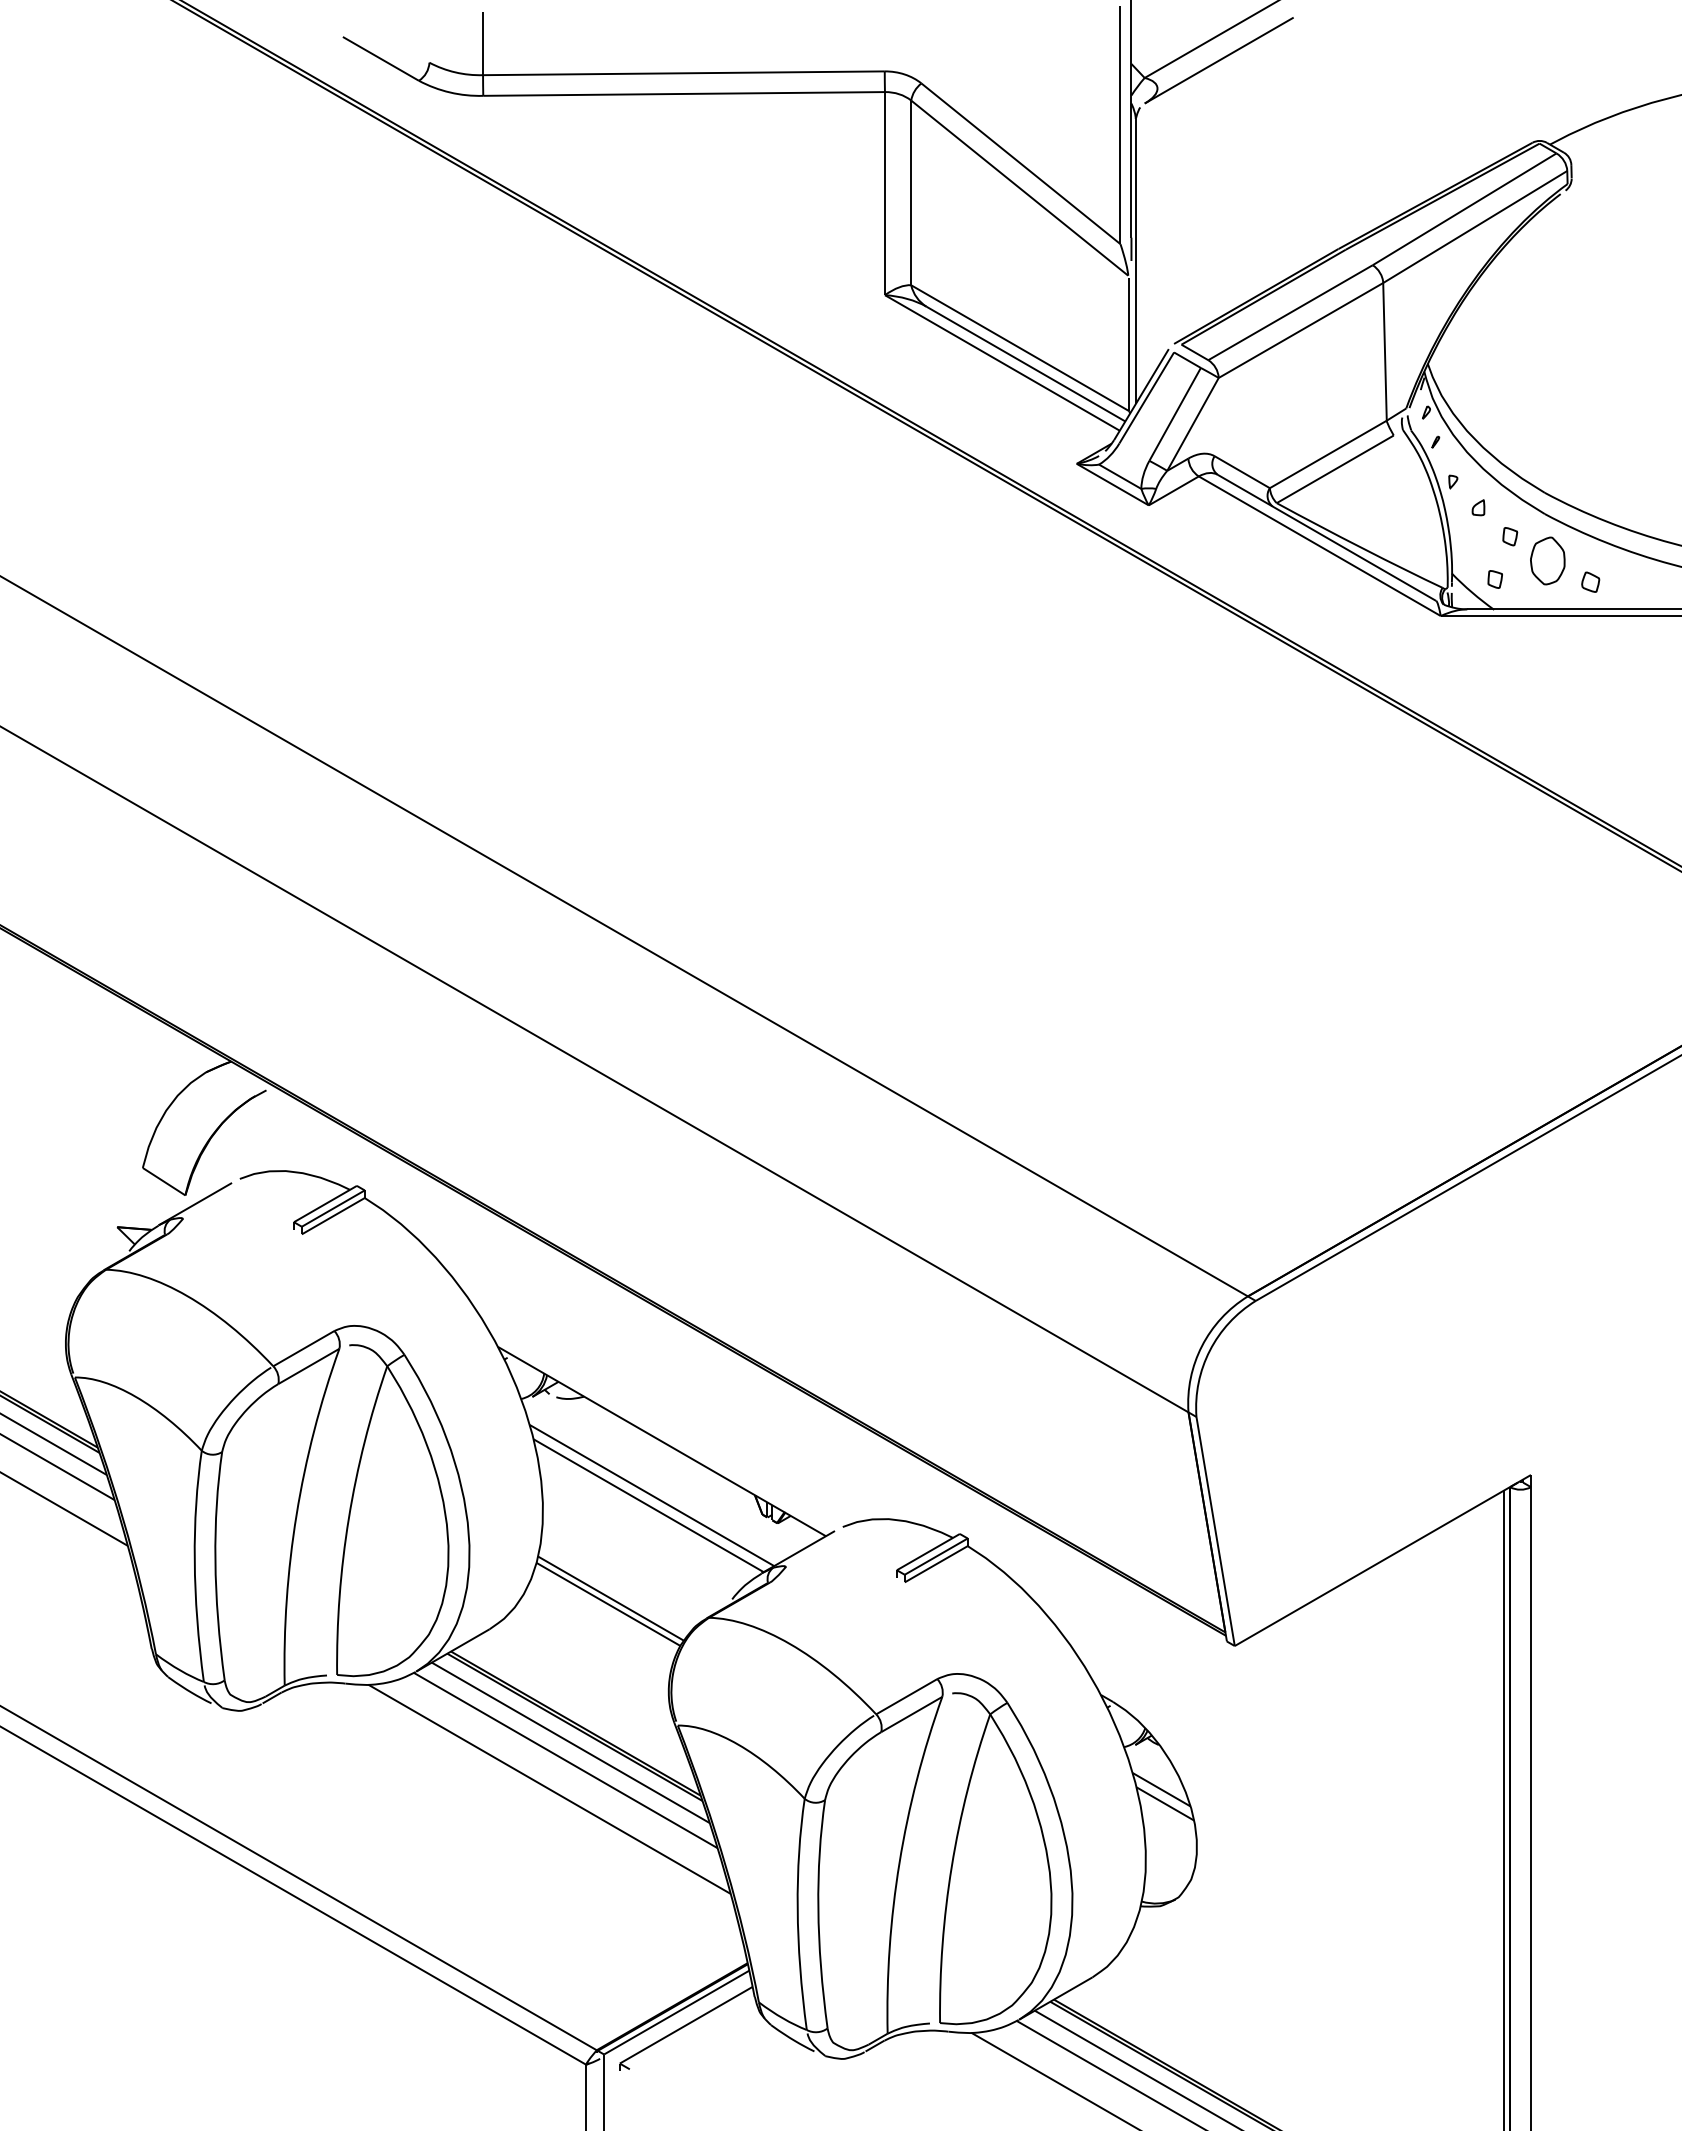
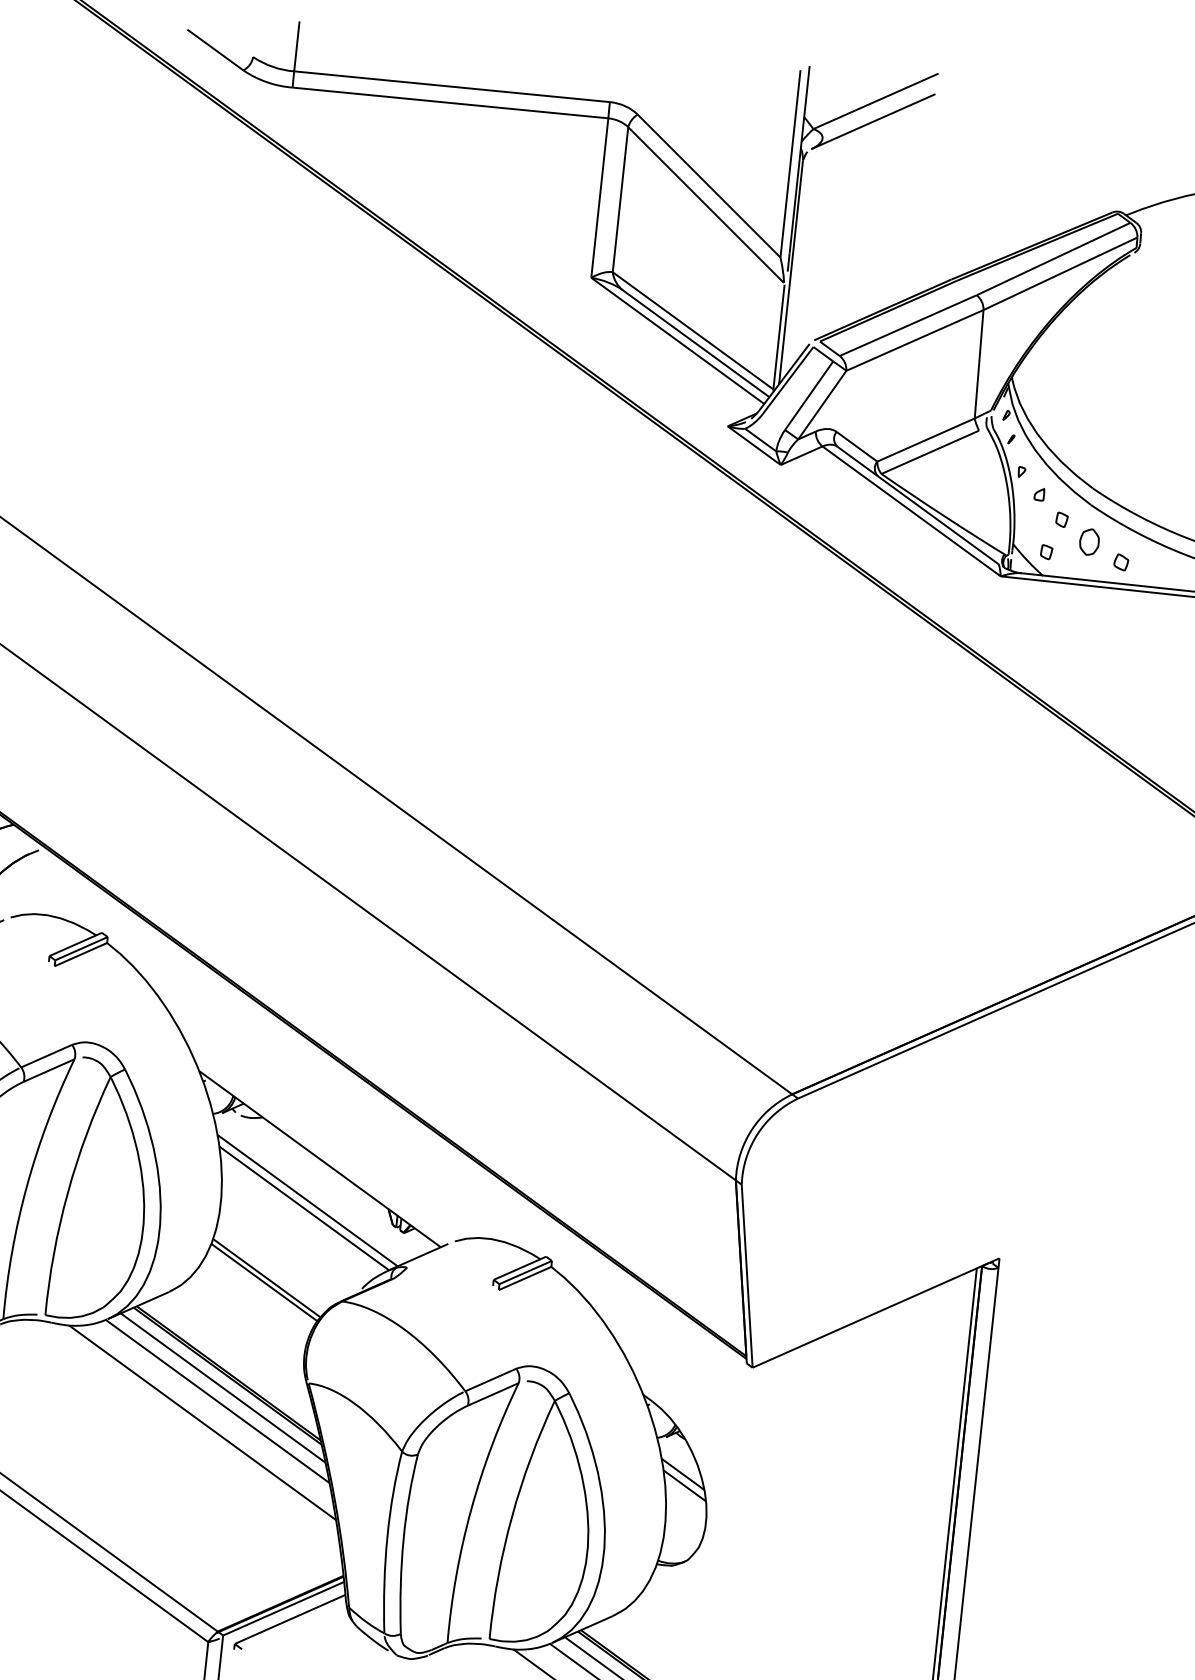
part: (1547, 560) -> (1089, 541), size x0.7

